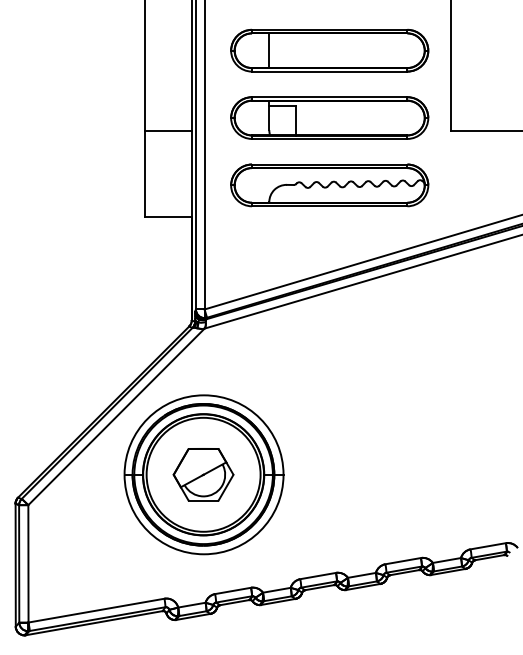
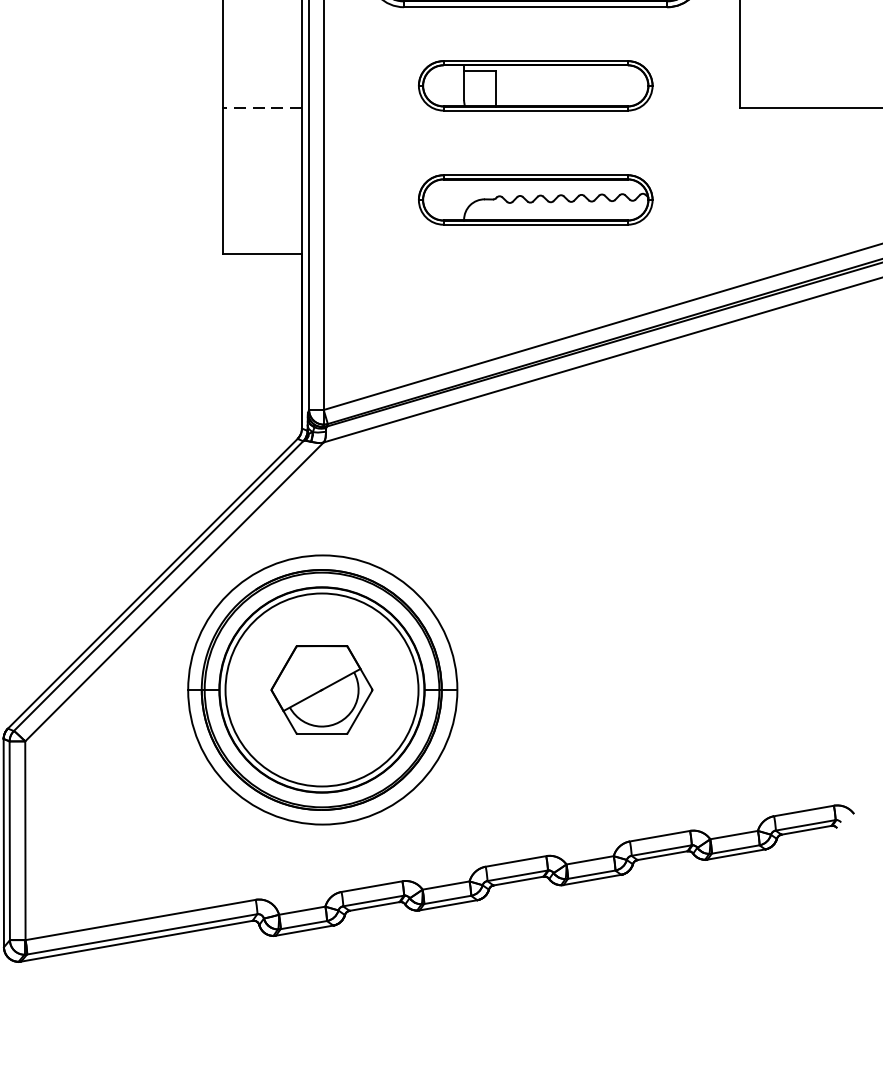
part: (329, 117) -> (535, 84), size x0.7
line: (167, 131) -> (260, 108), solid -> dashed
part: (329, 185) -> (535, 200), size x0.7

